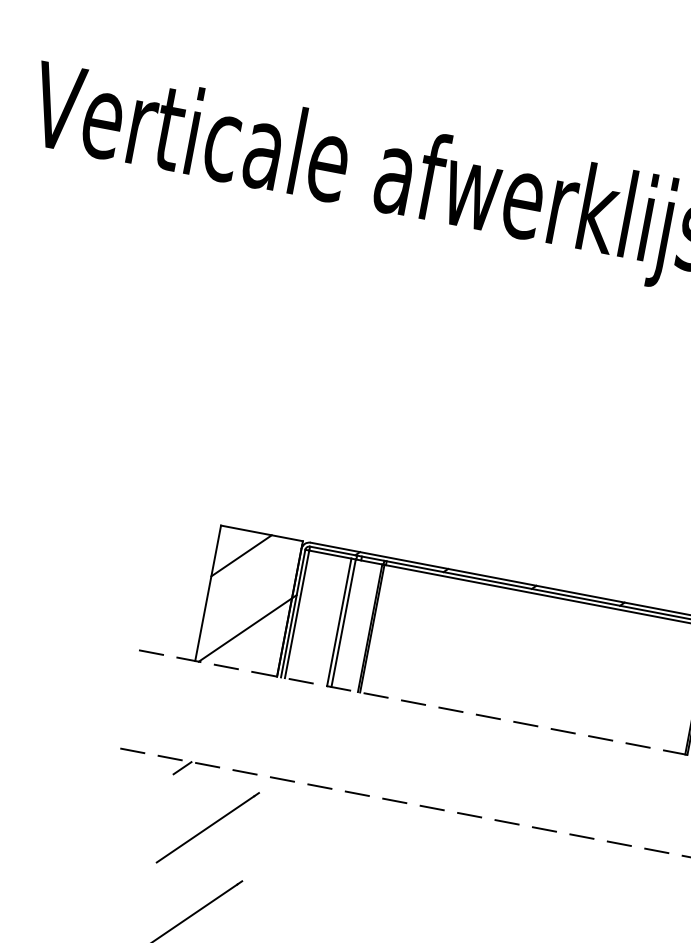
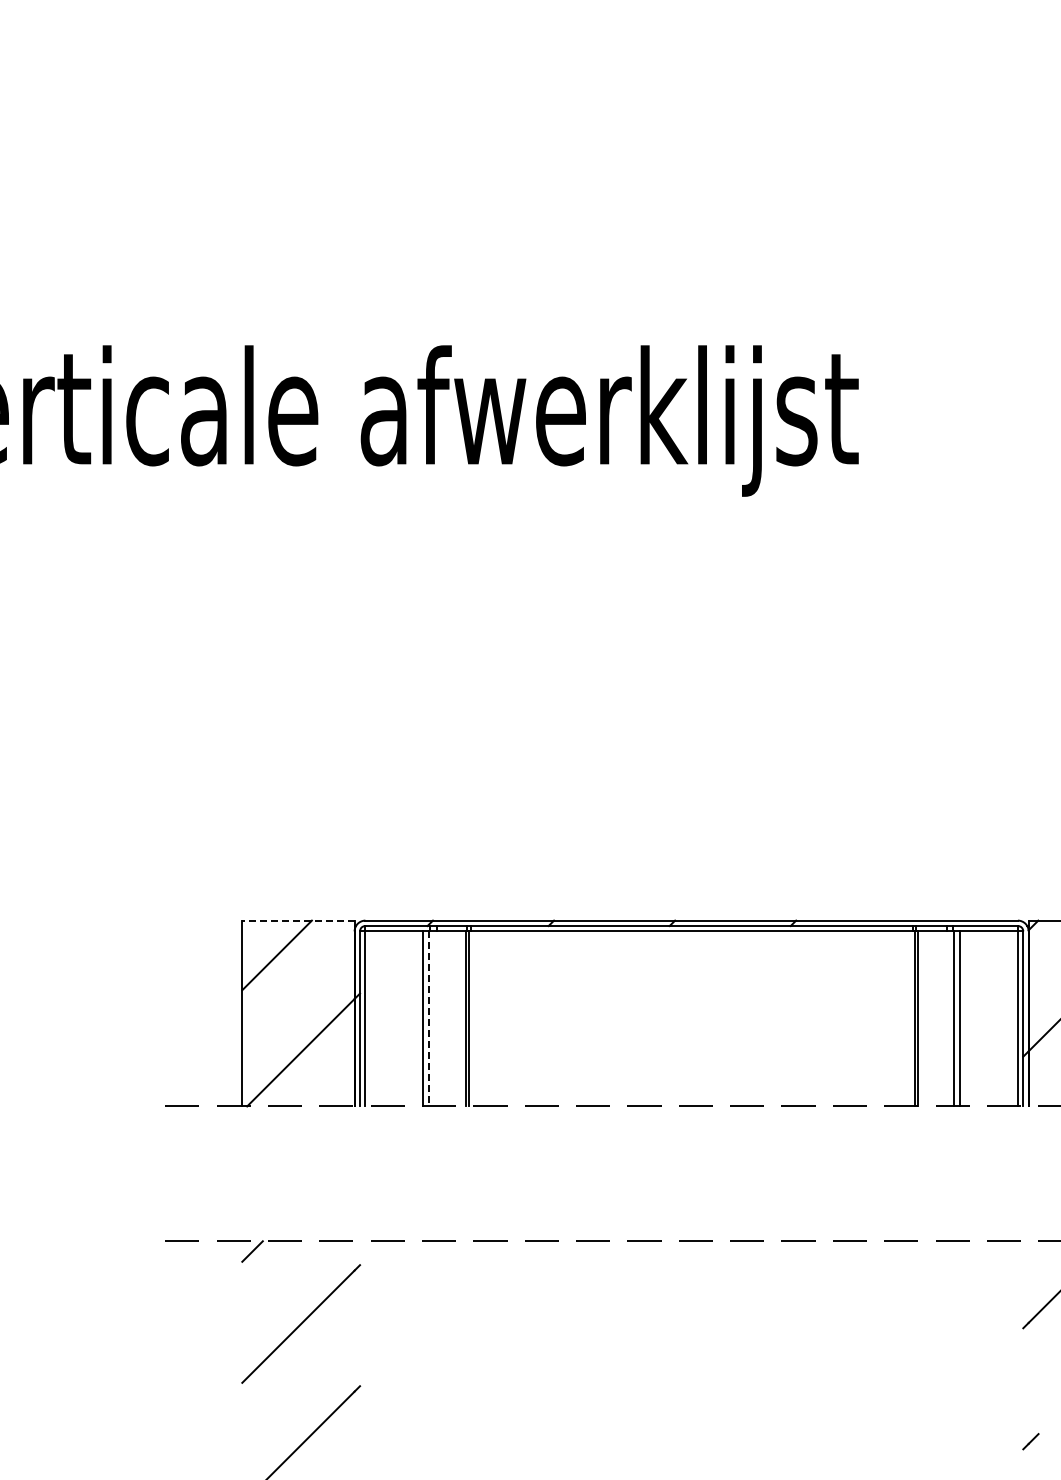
line: (261, 533) -> (297, 920), solid -> dashed
line: (343, 622) -> (429, 1018), solid -> dashed

